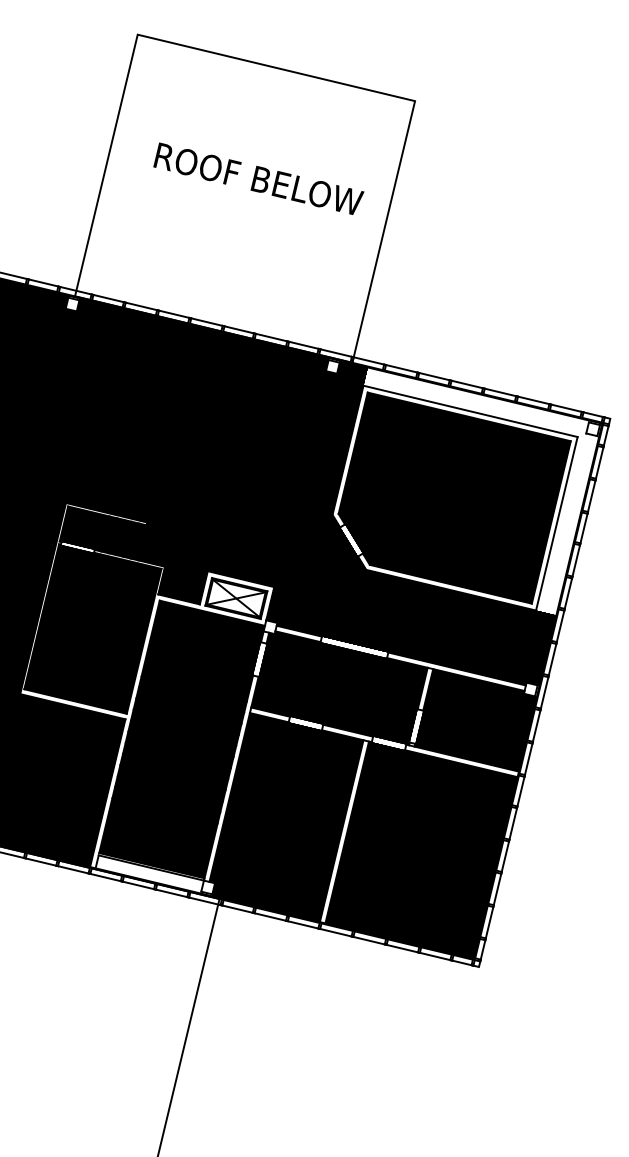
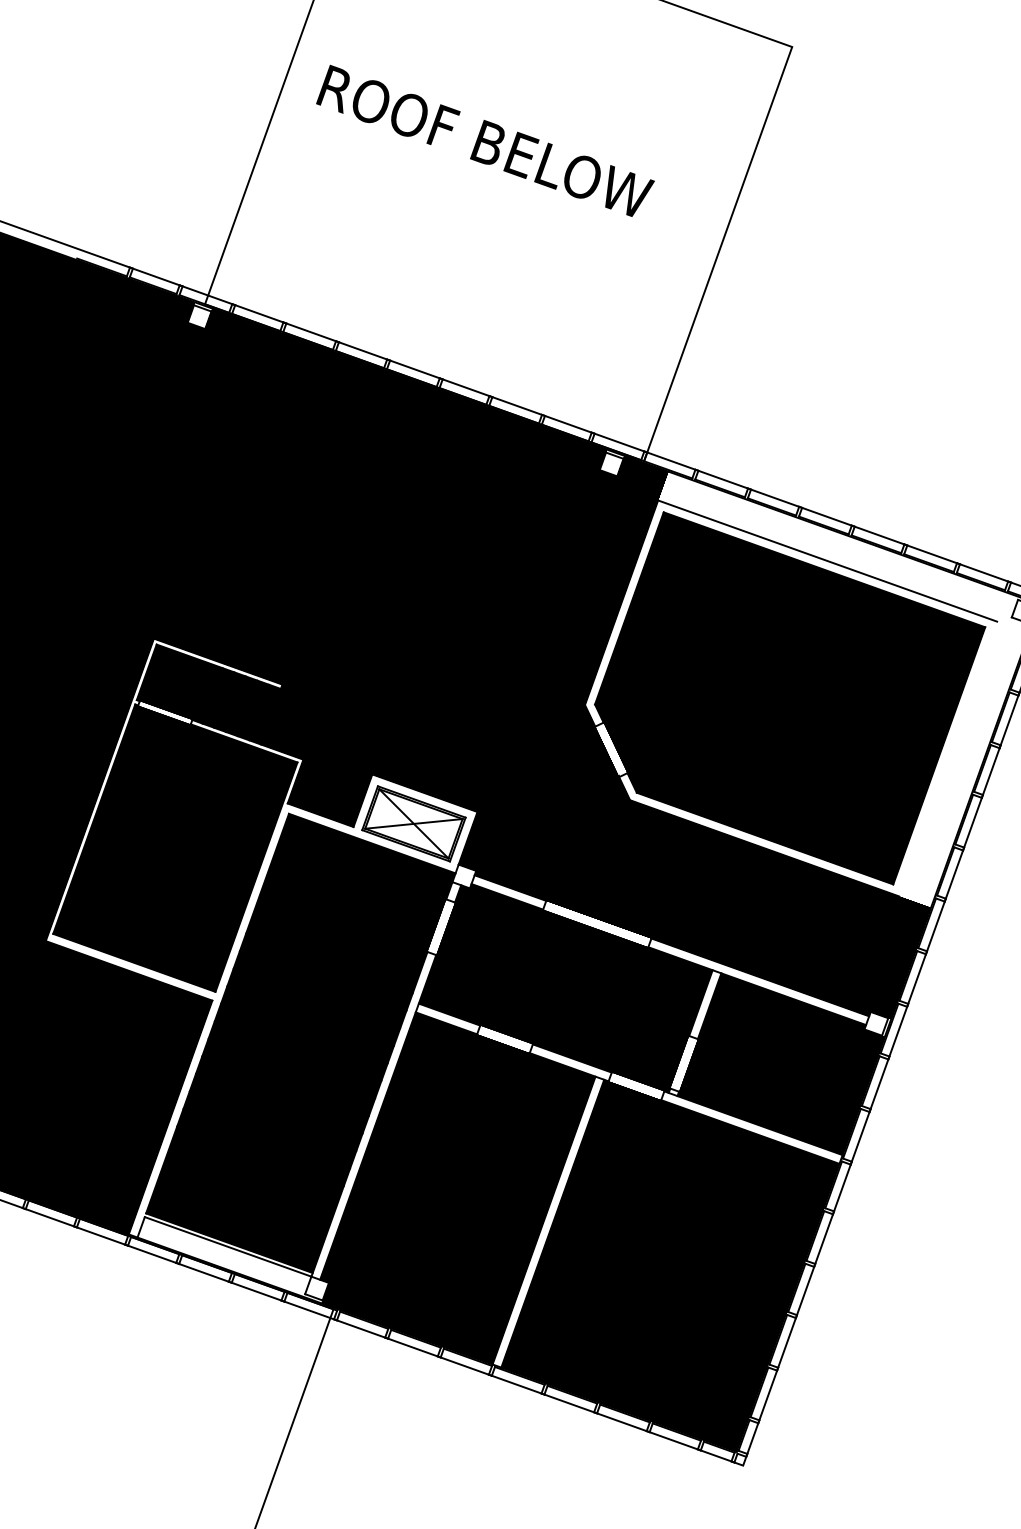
text: (258, 178) -> (485, 140), moved
line: (556, 523) -> (947, 758), removed

